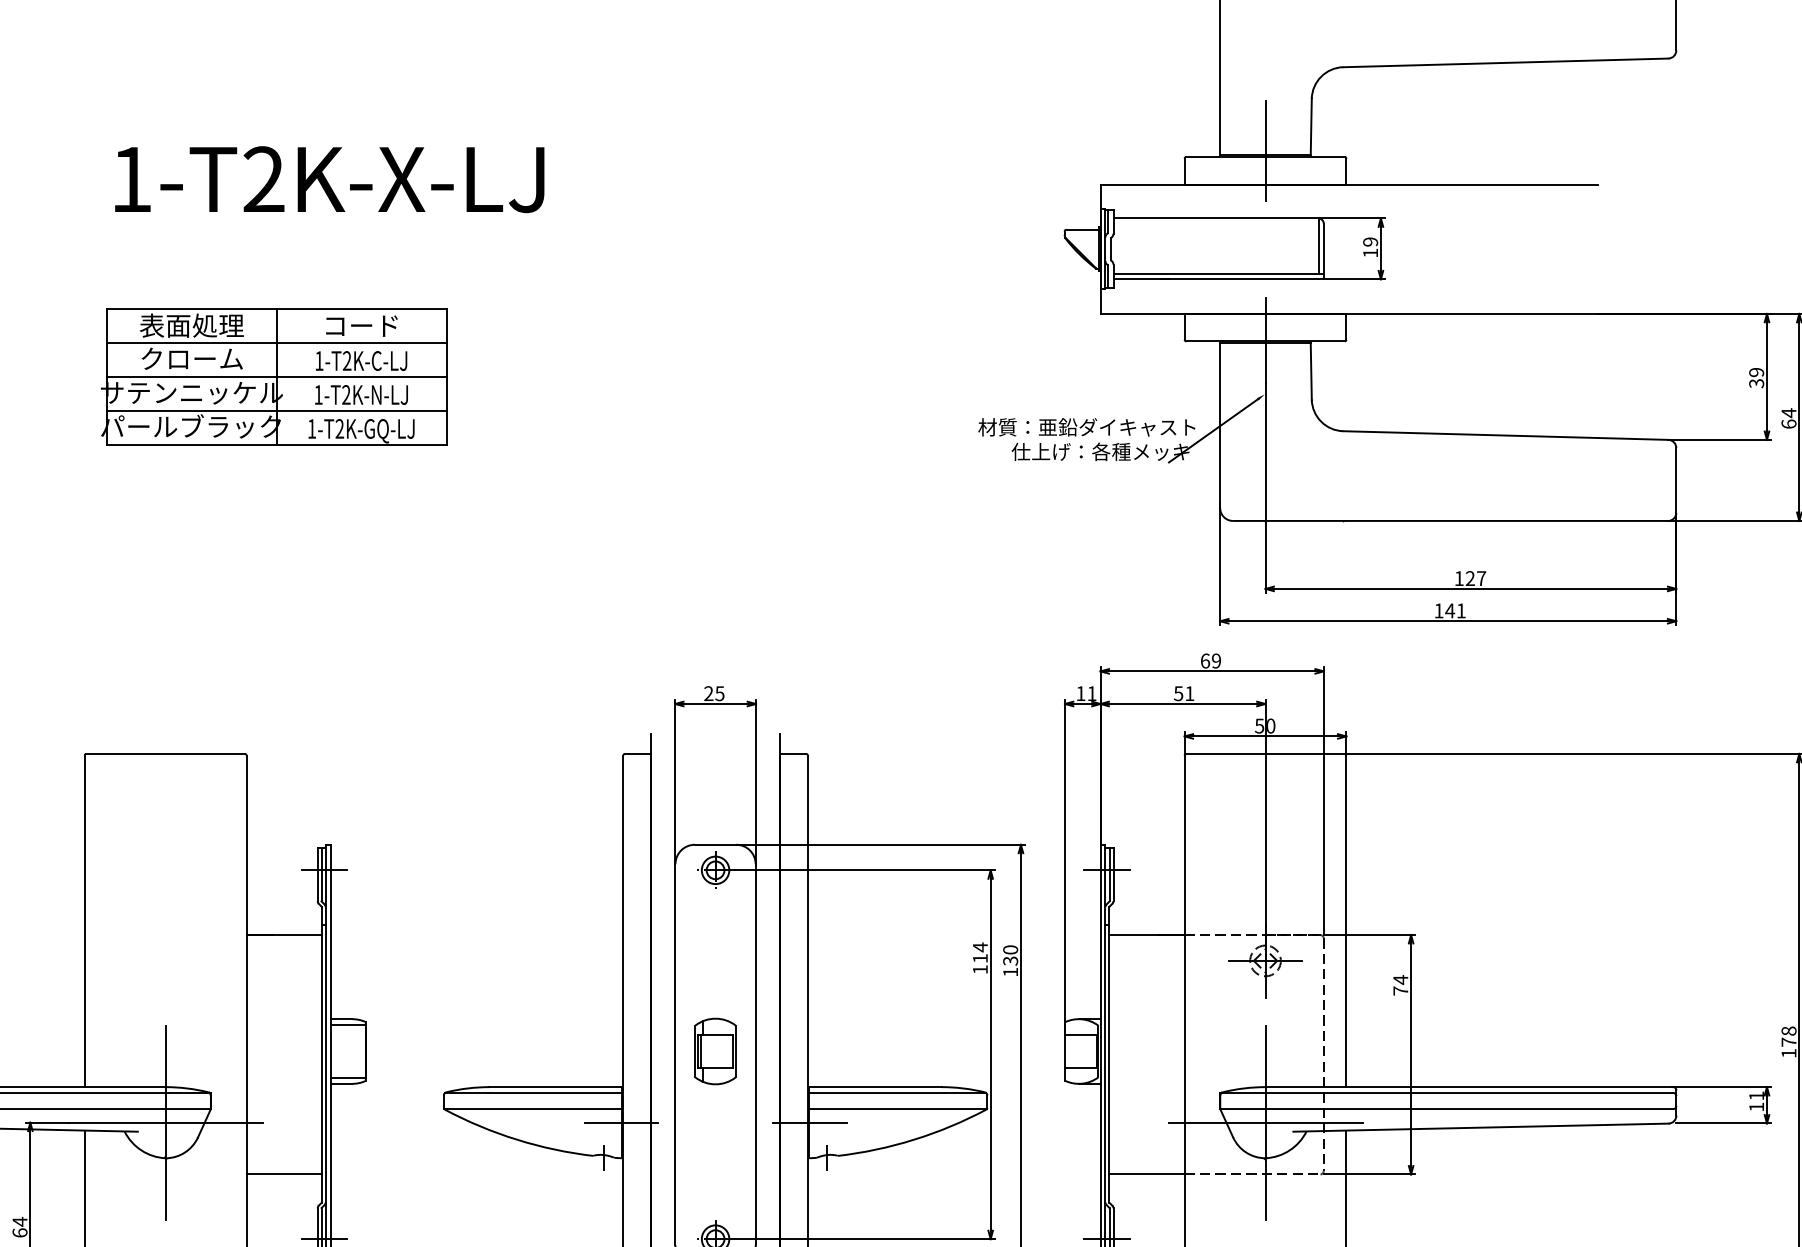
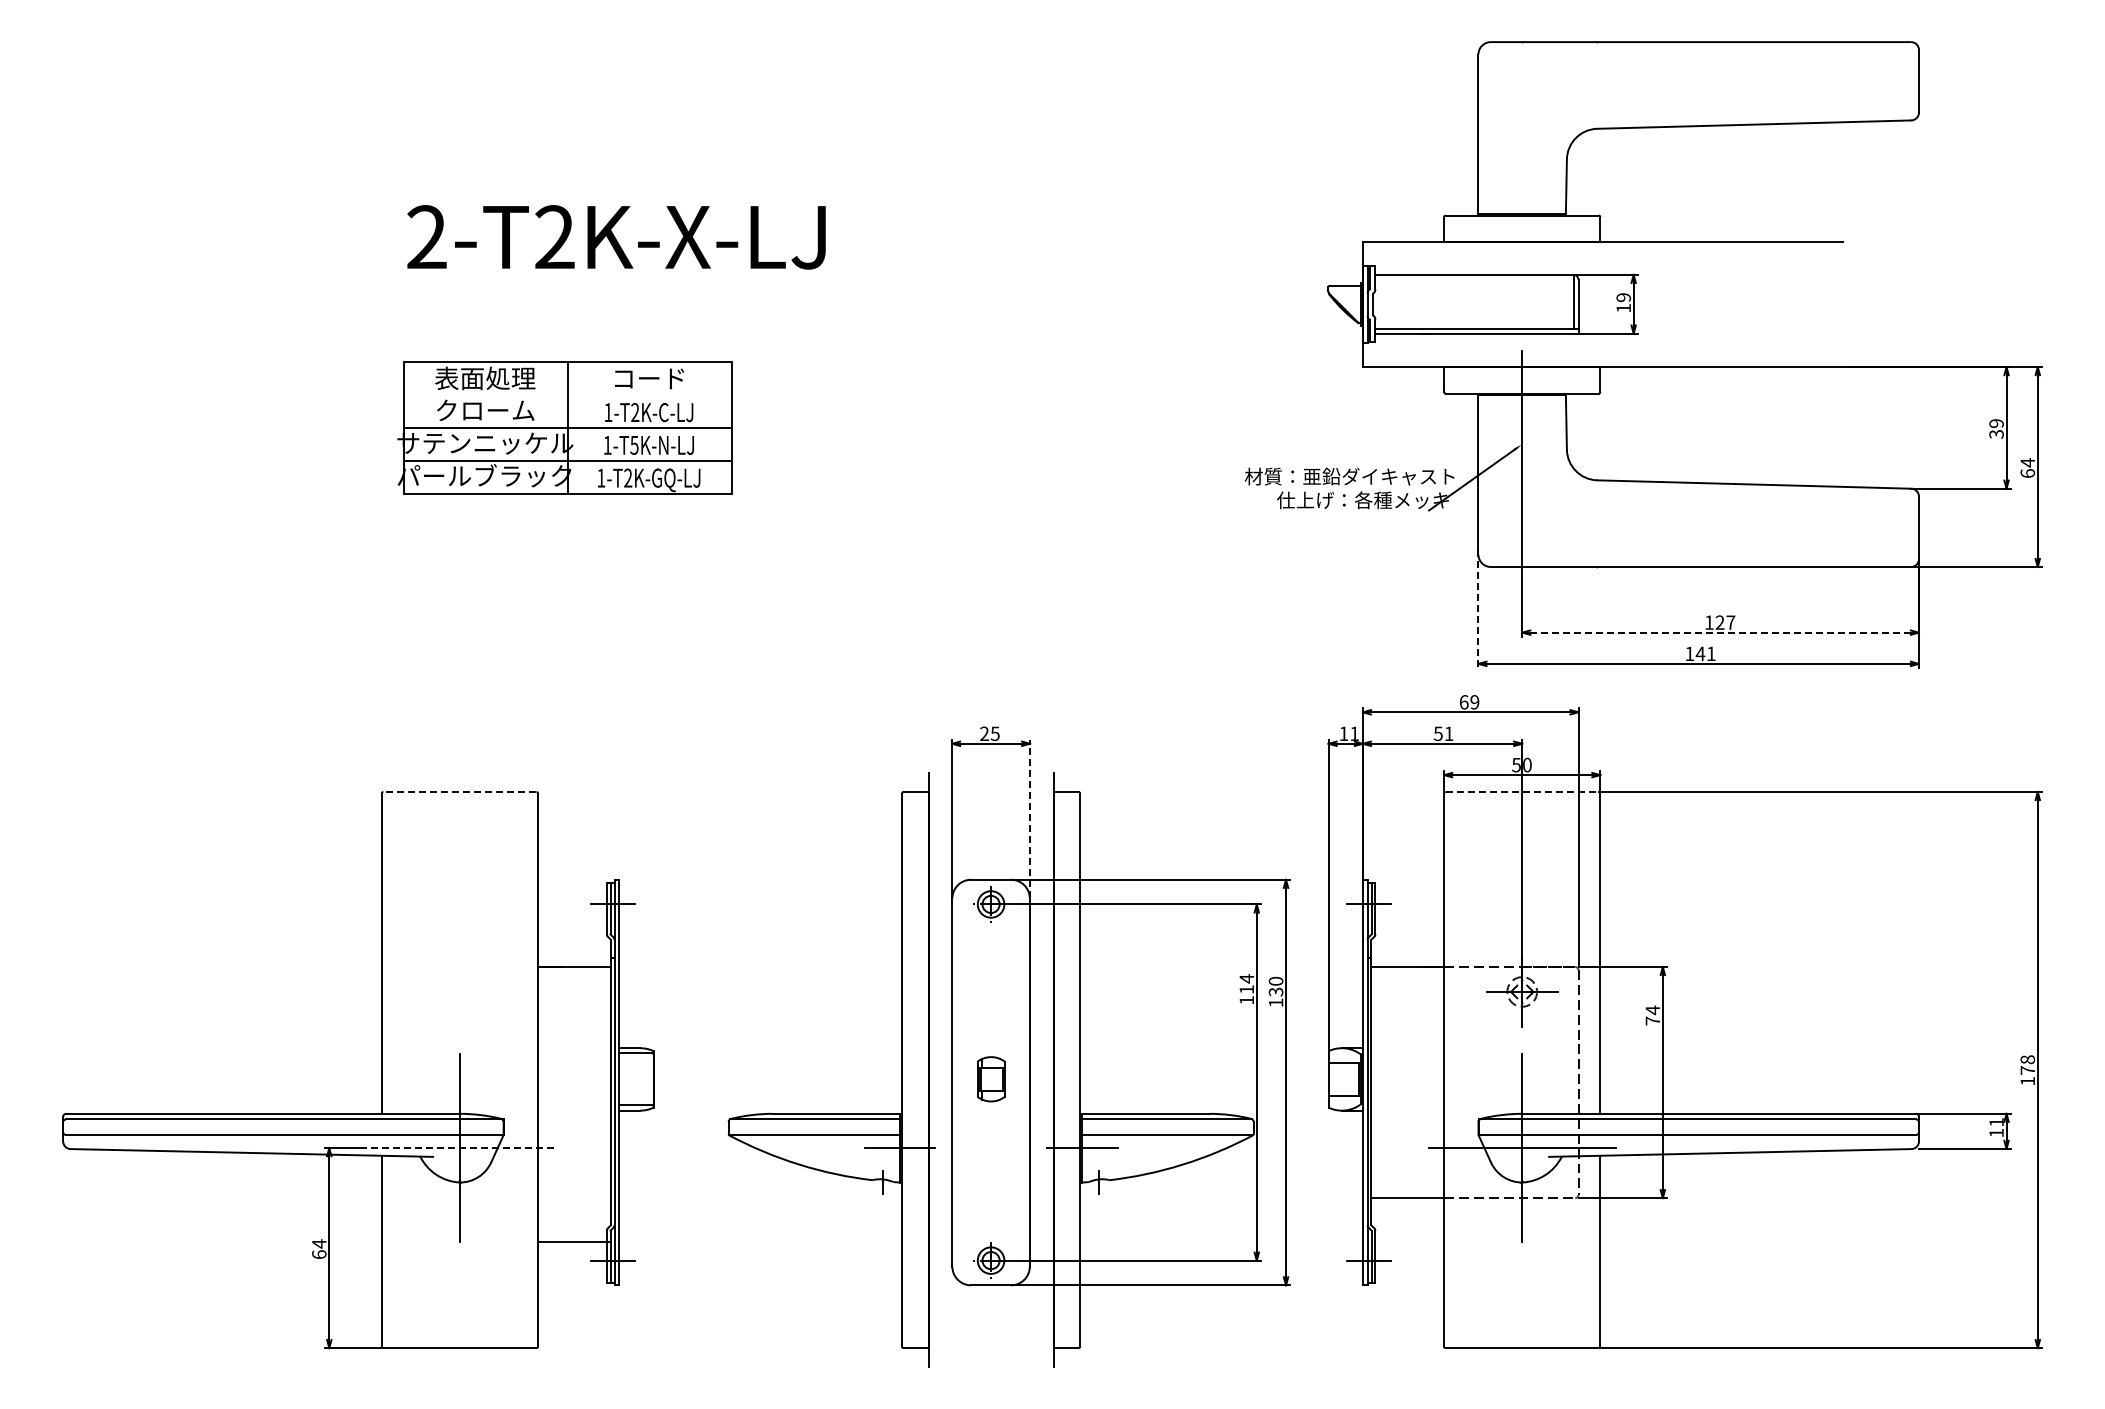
line: (1265, 150) -> (1522, 209), removed
text: (131, 178) -> (426, 236), 1-T2K-X-LJ -> 2-T2K-X-LJ
line: (276, 343) -> (567, 395), removed
text: (346, 394) -> (634, 444), 1-T2K-N-LJ -> 1-T5K-N-LJ
line: (1220, 564) -> (1478, 609), solid -> dashed
line: (1471, 588) -> (1721, 632), solid -> dashed
line: (165, 753) -> (459, 791), solid -> dashed
line: (1265, 753) -> (1522, 791), solid -> dashed
line: (756, 781) -> (1030, 818), solid -> dashed
part: (716, 1050) -> (991, 1078), size x0.7
line: (165, 1123) -> (459, 1148), solid -> dashed
line: (284, 1174) -> (574, 1242), moved

